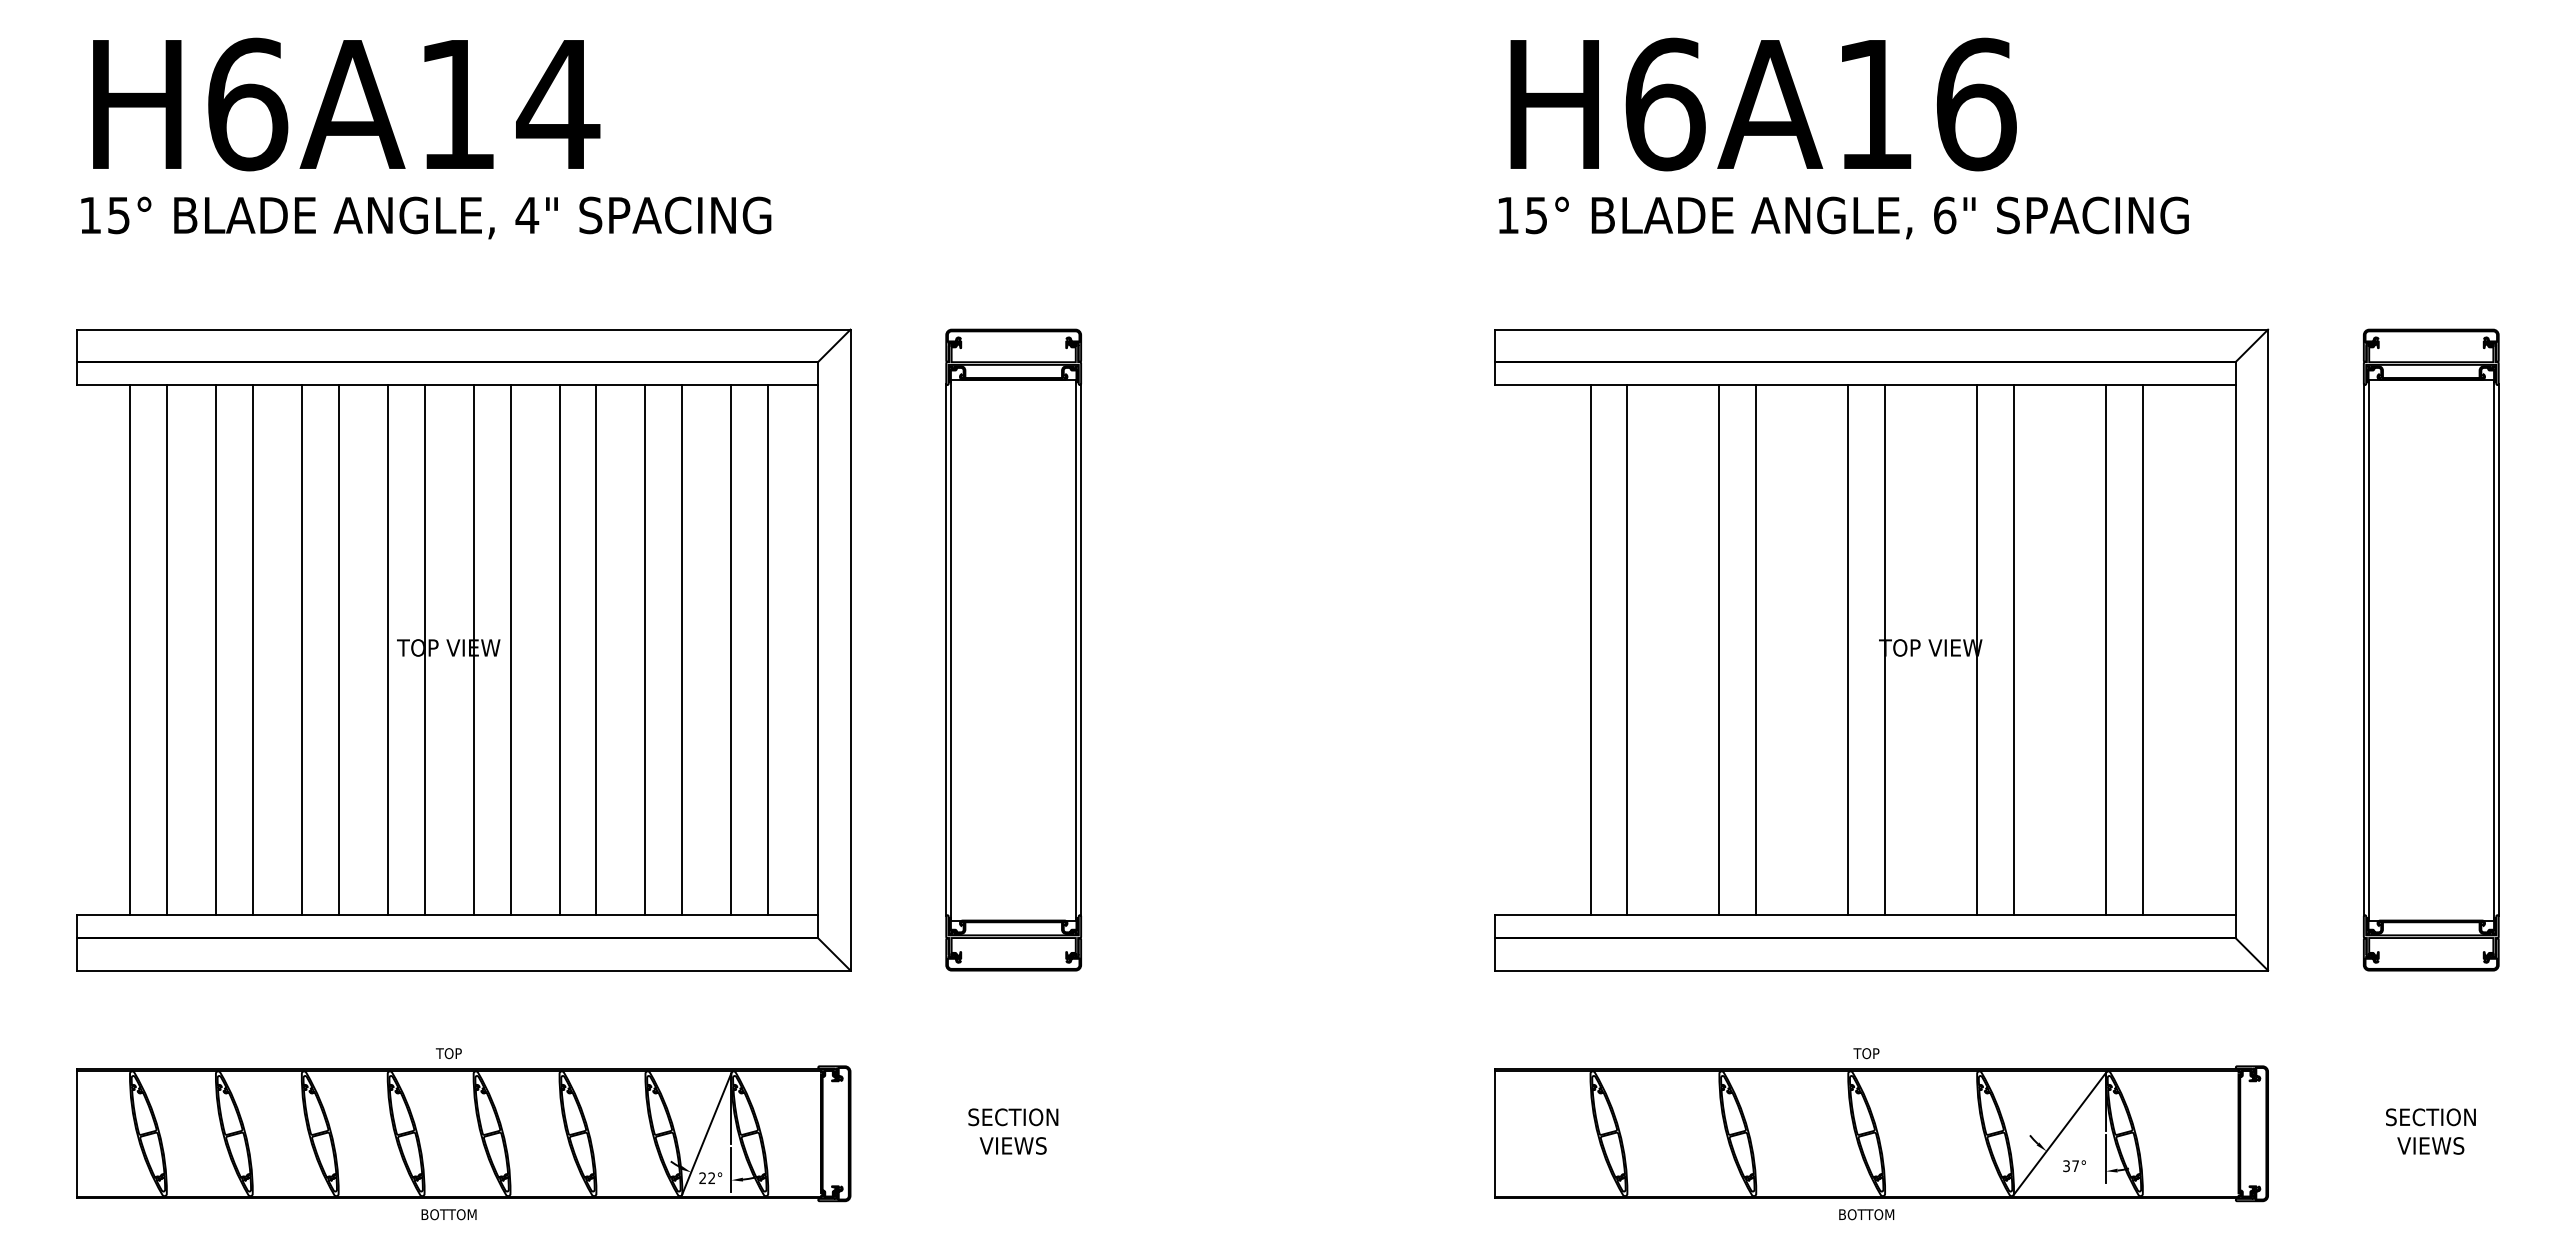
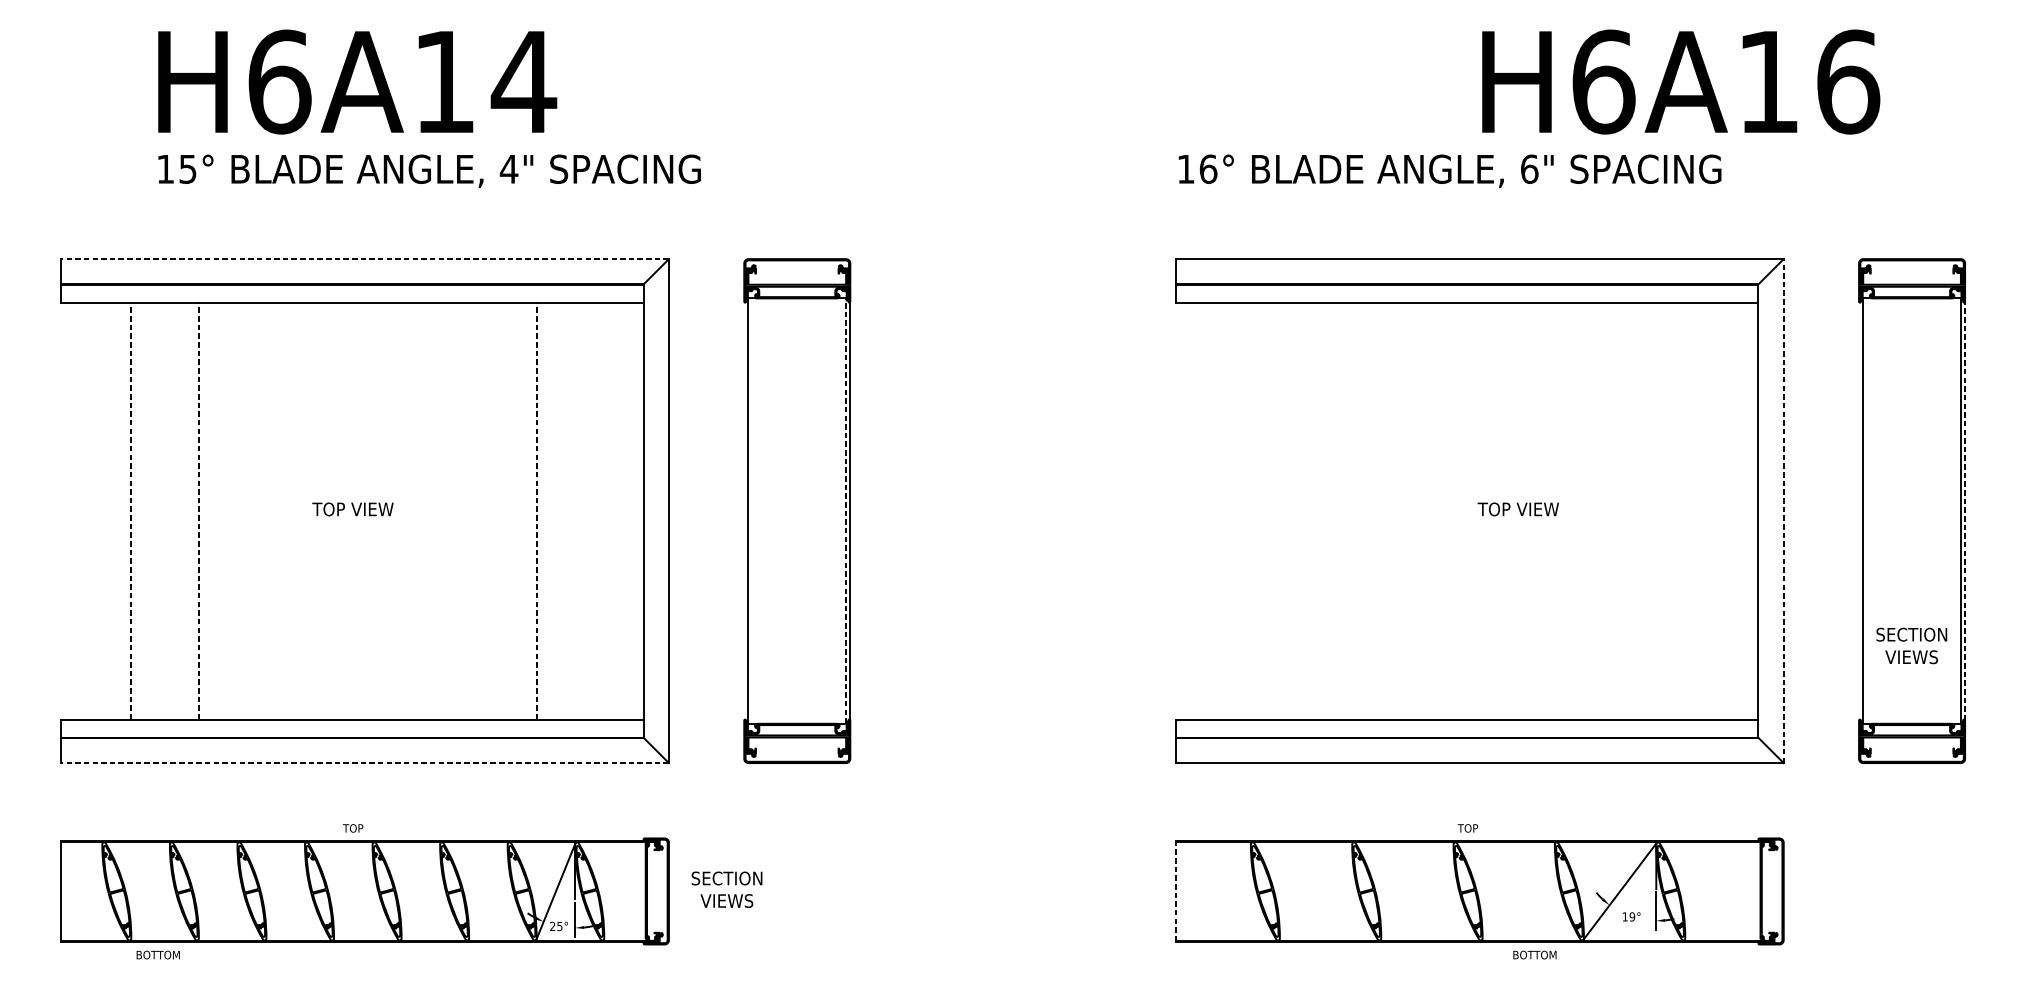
text: (346, 104) -> (357, 82), moved
text: (1763, 104) -> (1681, 82), moved
text: (1536, 215) -> (1208, 169), 15° -> 16°
text: (426, 217) -> (429, 170), moved
line: (463, 329) -> (364, 258), solid -> dashed
line: (166, 649) -> (131, 510), solid -> dashed
line: (252, 649) -> (198, 510), solid -> dashed
line: (682, 649) -> (536, 510), solid -> dashed
line: (946, 649) -> (744, 510), removed
line: (1076, 649) -> (846, 510), solid -> dashed
line: (2268, 649) -> (1784, 510), solid -> dashed
line: (2363, 649) -> (1858, 510), removed
line: (2498, 649) -> (1964, 510), solid -> dashed
line: (130, 650) -> (102, 511), removed
line: (215, 650) -> (169, 511), removed
line: (301, 650) -> (237, 511), removed
line: (338, 650) -> (266, 511), removed
line: (387, 650) -> (304, 511), removed
line: (424, 650) -> (333, 511), removed
line: (473, 650) -> (372, 511), removed
line: (510, 650) -> (401, 511), removed
line: (559, 650) -> (440, 511), removed
line: (596, 650) -> (469, 511), removed
line: (645, 650) -> (507, 511), removed
line: (731, 650) -> (575, 511), removed
line: (768, 650) -> (604, 511), removed
line: (1590, 650) -> (1250, 511), removed
line: (1627, 650) -> (1279, 511), removed
line: (1719, 650) -> (1352, 511), removed
line: (1756, 650) -> (1381, 511), removed
line: (1848, 650) -> (1453, 511), removed
line: (1885, 650) -> (1482, 511), removed
line: (1977, 650) -> (1555, 511), removed
line: (2013, 650) -> (1583, 511), removed
line: (2106, 650) -> (1656, 511), removed
line: (2142, 650) -> (1684, 511), removed
line: (463, 970) -> (364, 763), solid -> dashed
text: (1013, 1131) -> (727, 889), moved
text: (2430, 1131) -> (1911, 645), moved
line: (1494, 1134) -> (1175, 892), solid -> dashed
text: (2071, 1166) -> (1629, 917), 37° -> 19°
text: (711, 1178) -> (559, 926), 22° -> 25°
text: (448, 1214) -> (157, 954), moved
text: (1866, 1214) -> (1534, 954), moved

